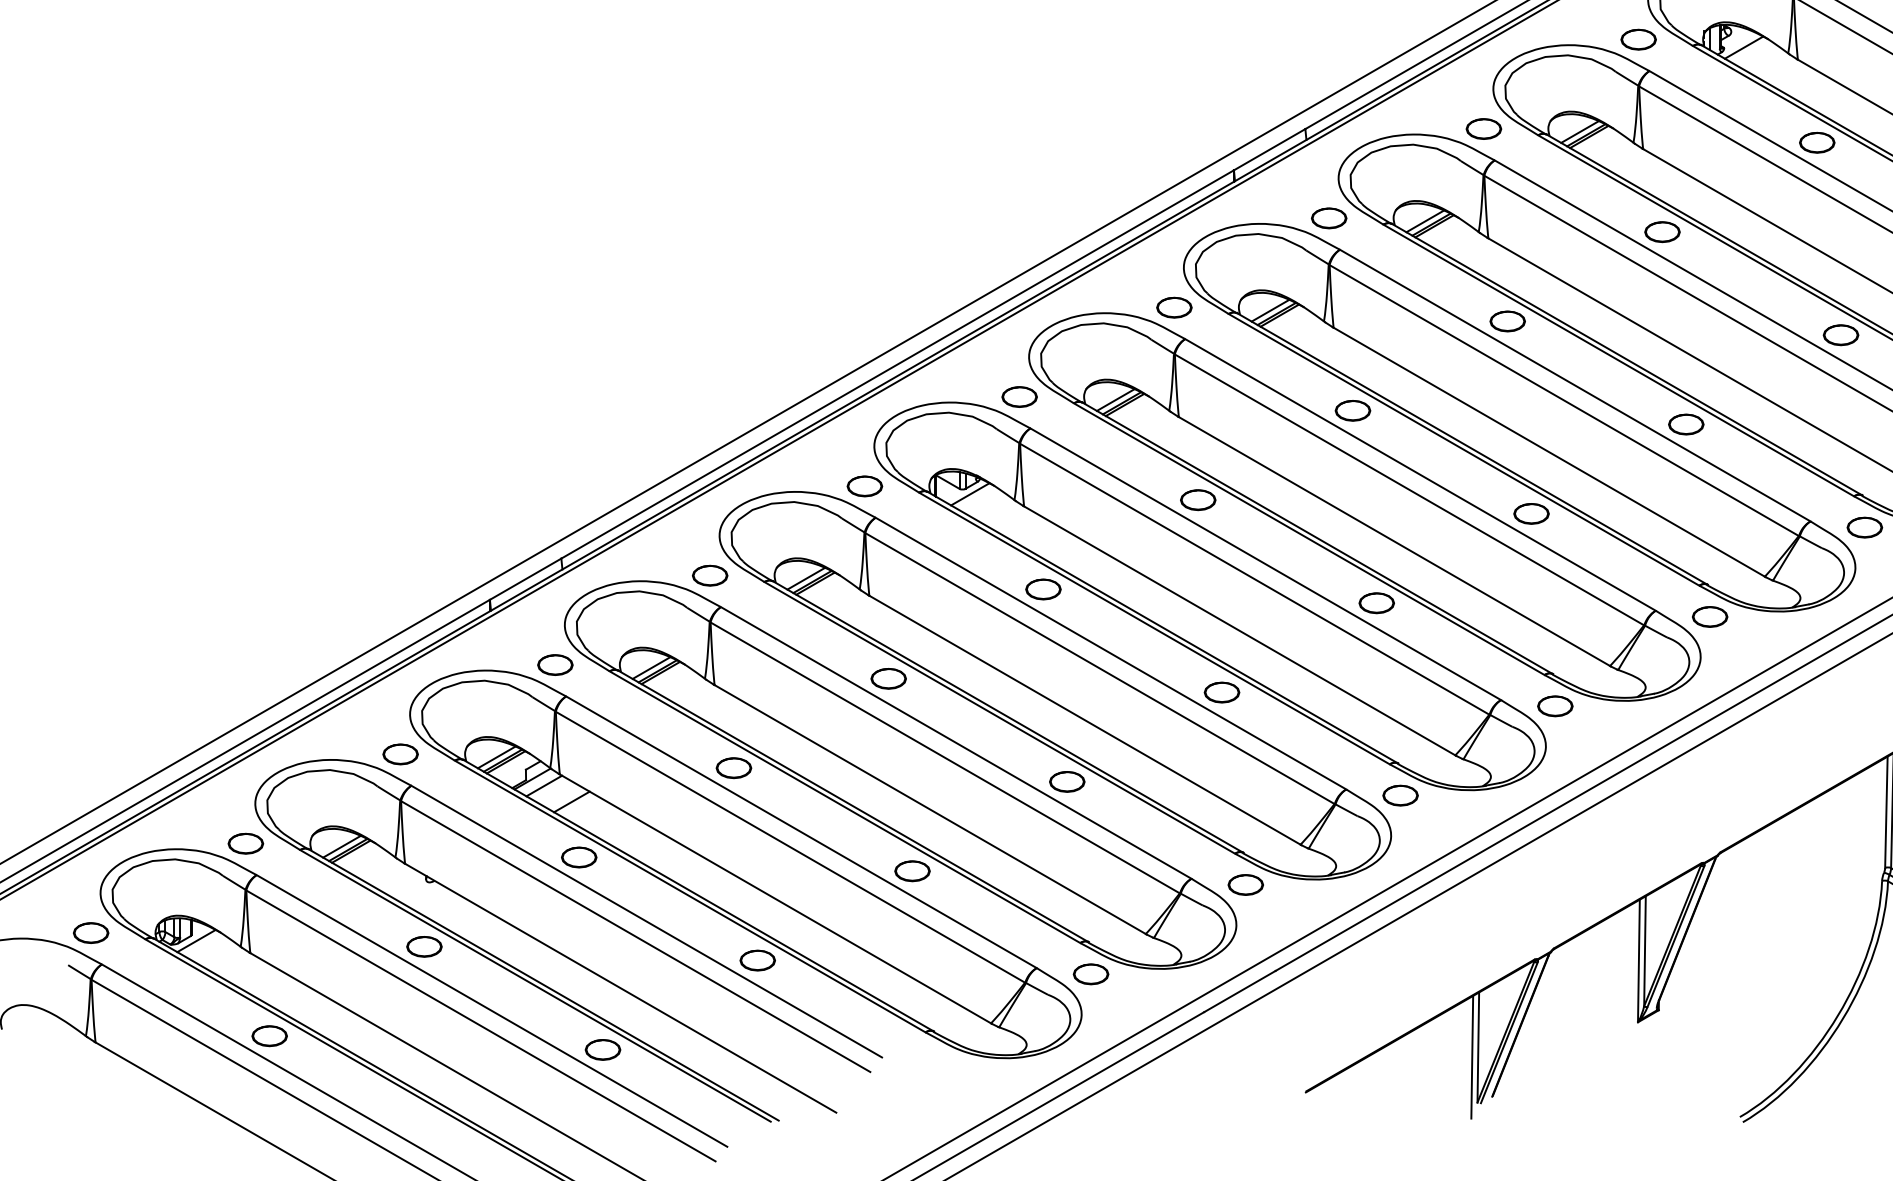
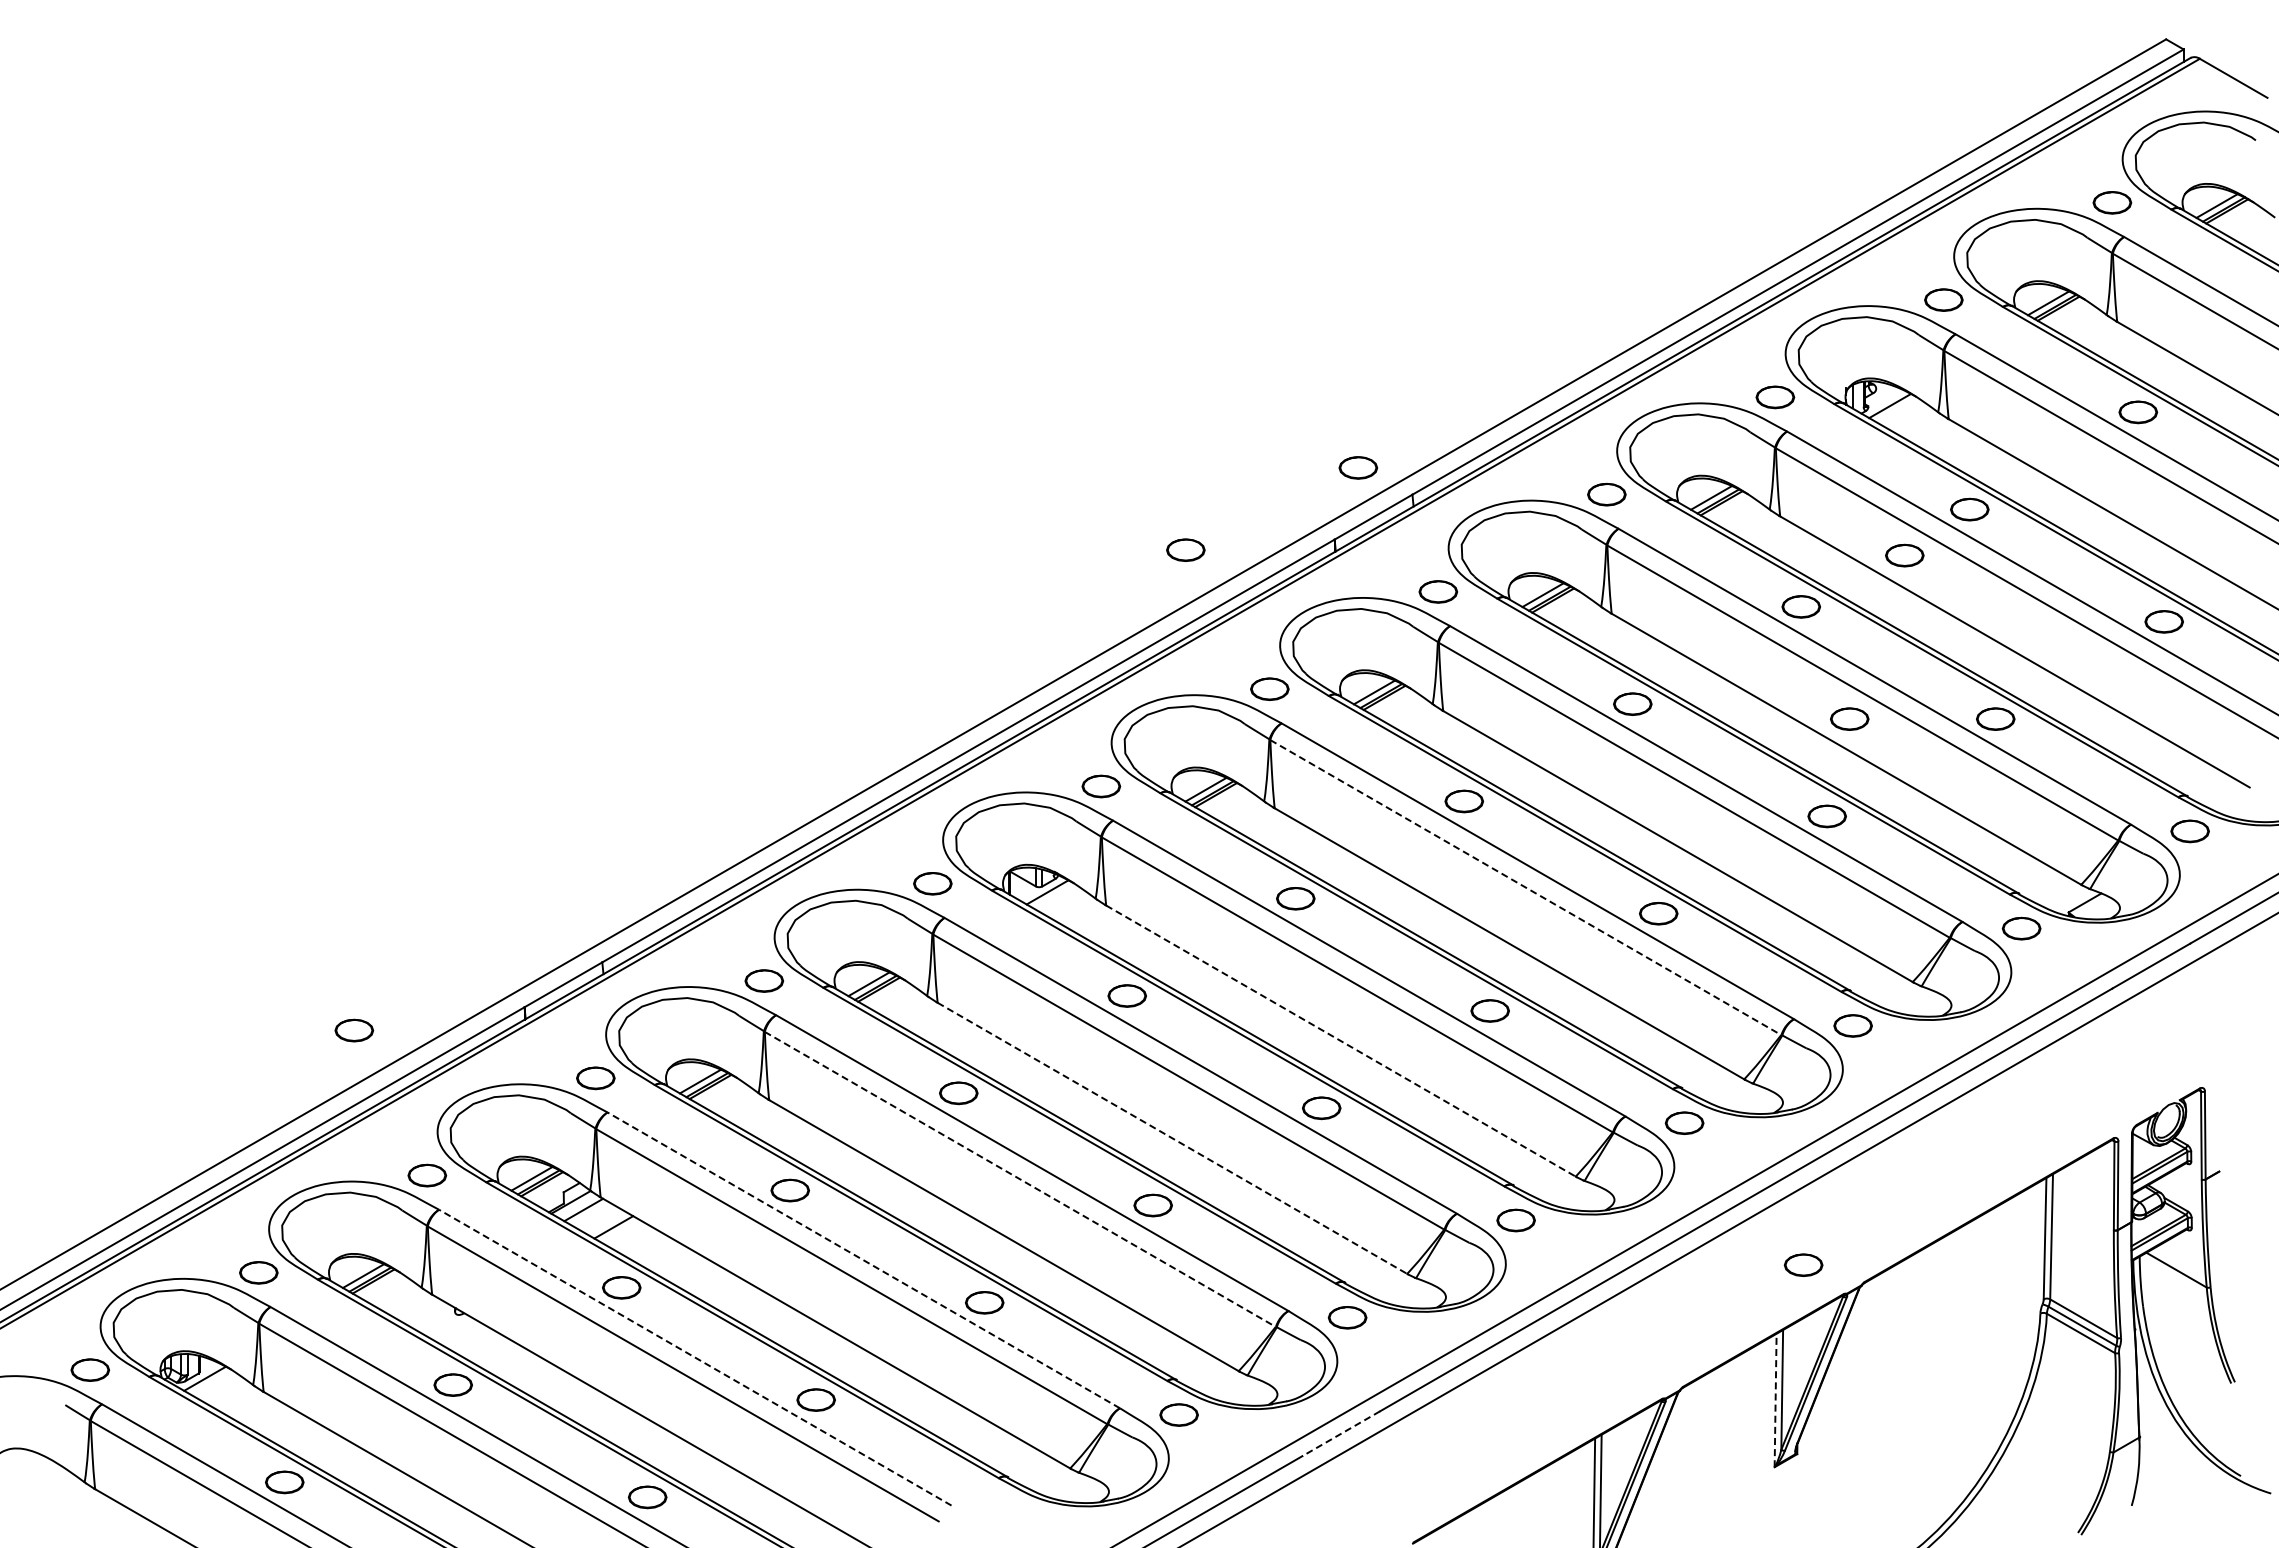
part: (1255, 104) -> (1358, 467), added
part: (1096, 179) -> (1185, 549), added
part: (1757, 184) -> (1904, 555), added
part: (1706, 334) -> (1849, 718), added
line: (1409, 489) -> (1525, 887), solid -> dashed
part: (333, 621) -> (354, 1030), added
line: (1240, 631) -> (1341, 1041), solid -> dashed
line: (1085, 720) -> (1172, 1138), solid -> dashed
line: (945, 758) -> (1020, 1179), solid -> dashed
line: (801, 832) -> (863, 1260), solid -> dashed
part: (1664, 836) -> (1803, 1264), added
line: (646, 921) -> (695, 1357), solid -> dashed
line: (1638, 960) -> (1775, 1400), solid -> dashed
line: (1240, 991) -> (1341, 1433), solid -> dashed

